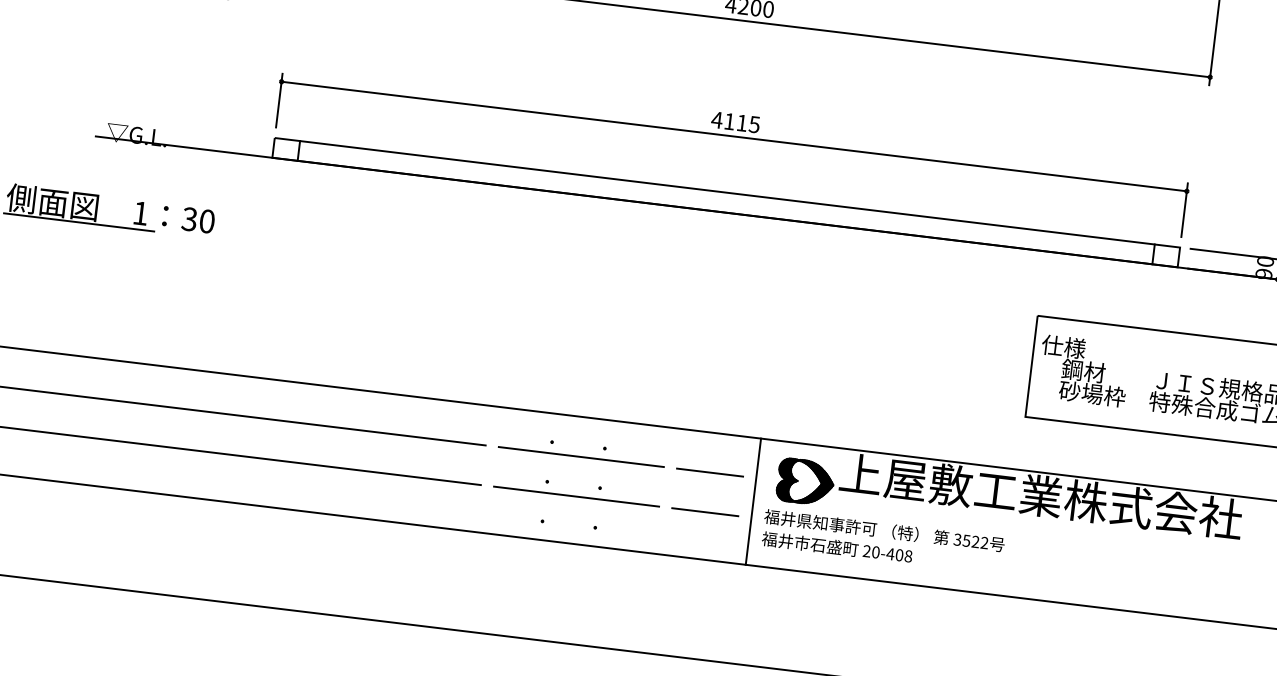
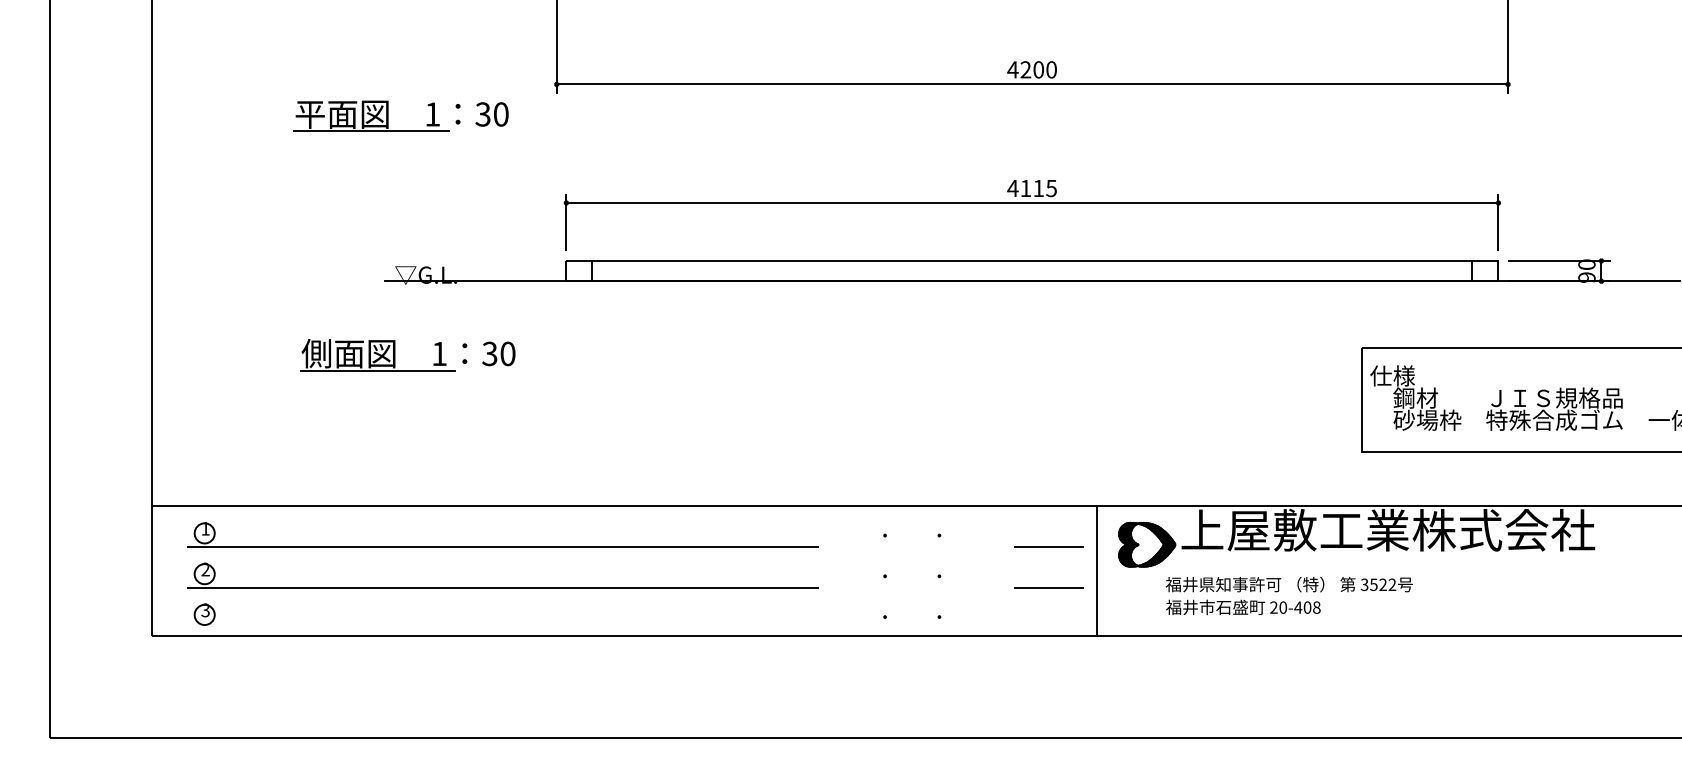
line: (581, 457) -> (916, 547), removed
line: (576, 496) -> (916, 587), removed
text: (882, 541) -> (1288, 595), moved

